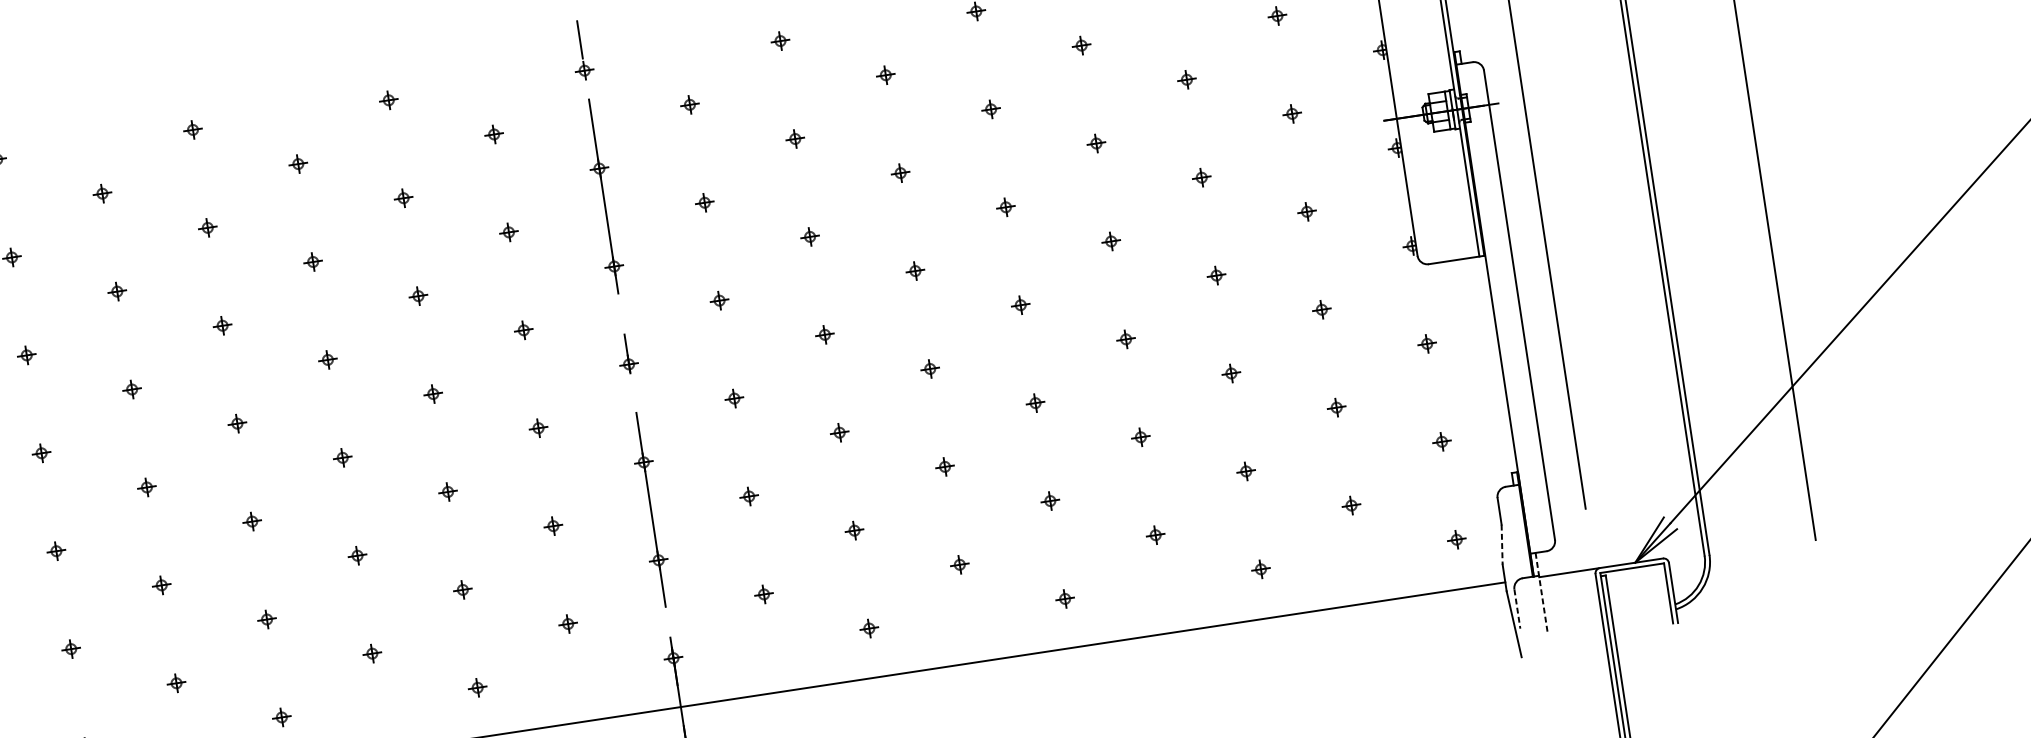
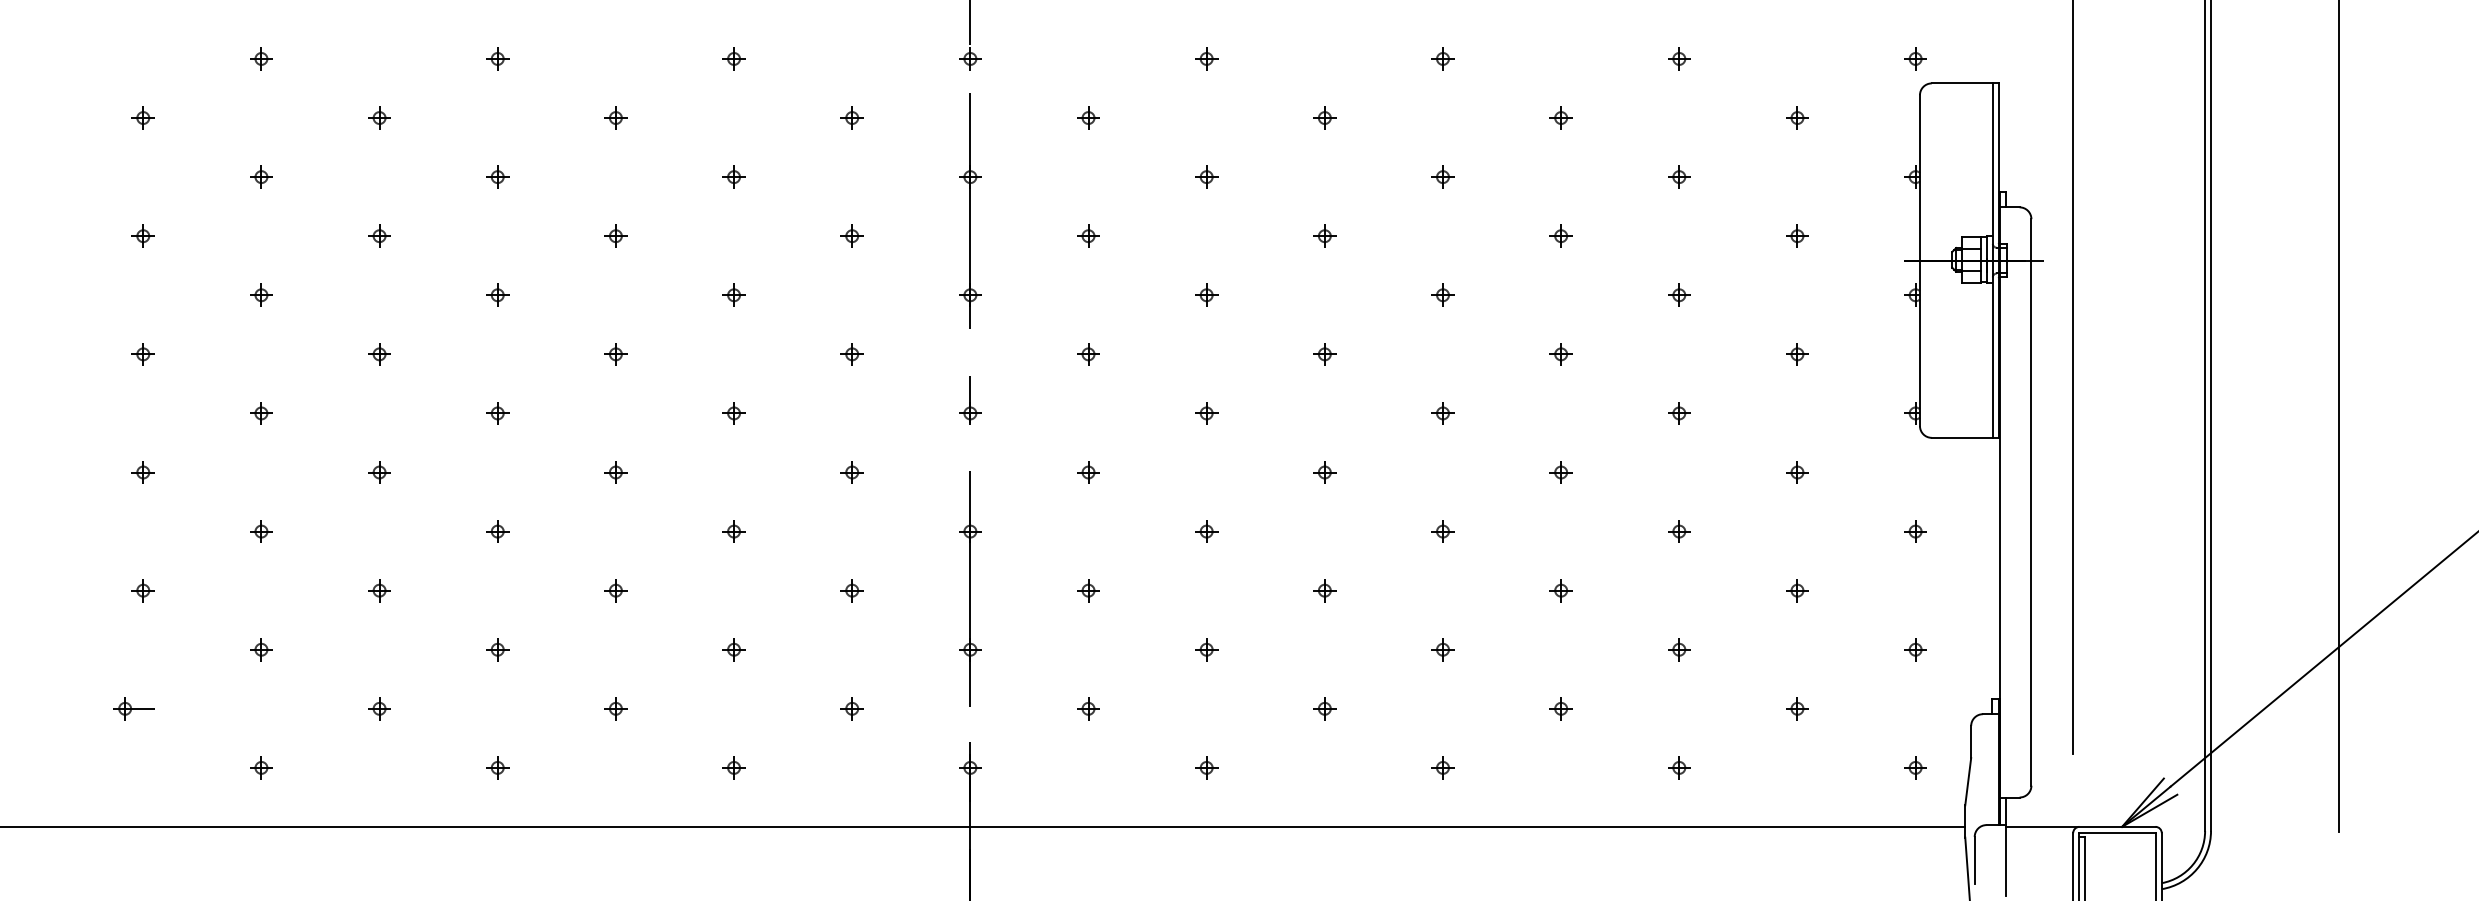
line: (1502, 544) -> (1968, 781), dashed -> solid
line: (1542, 594) -> (2006, 847), dashed -> solid
line: (1517, 609) -> (1974, 860), dashed -> solid

